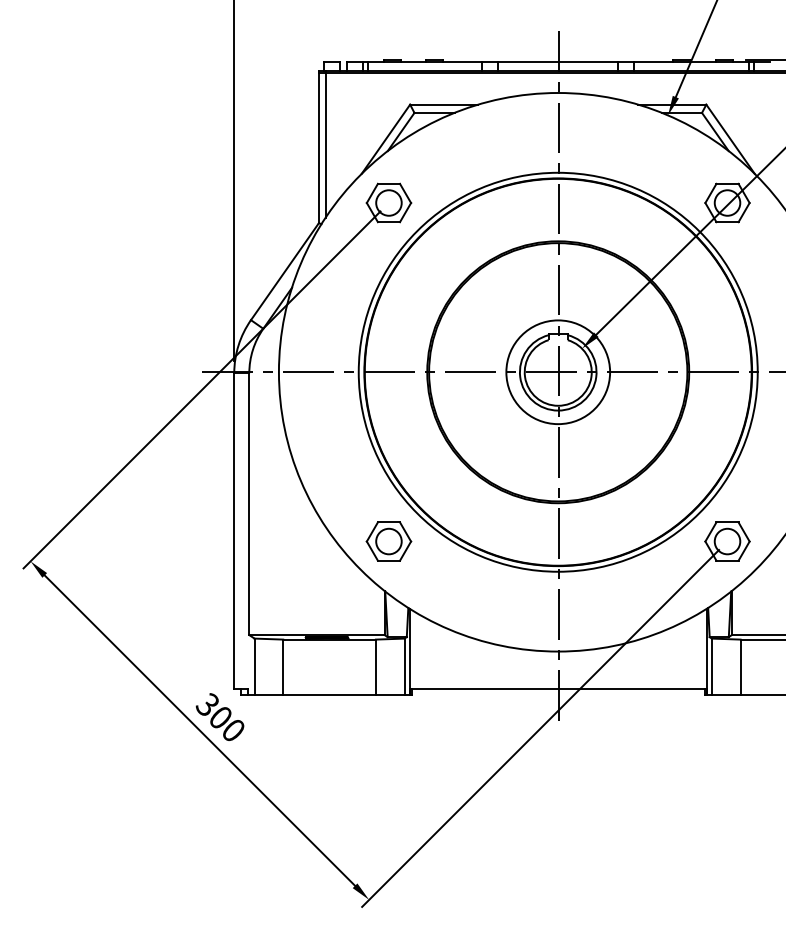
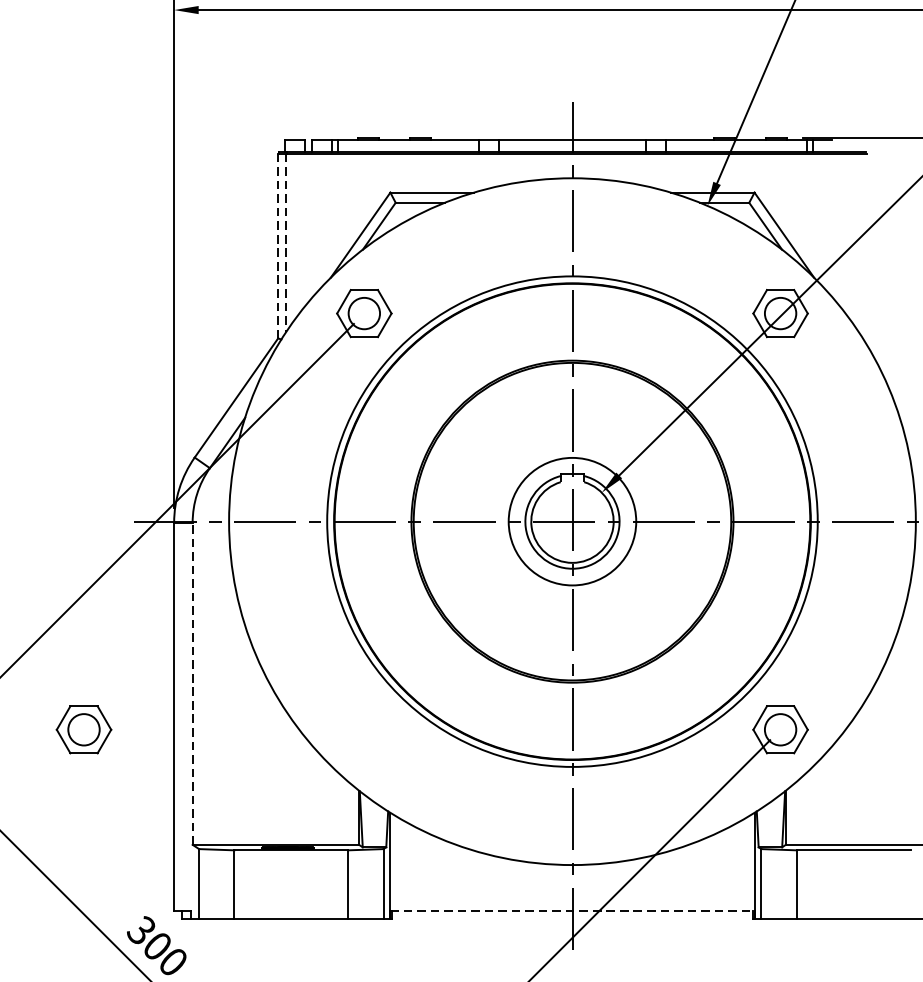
line: (325, 145) -> (286, 242), solid -> dashed
line: (318, 148) -> (277, 246), solid -> dashed
line: (249, 504) -> (192, 684), solid -> dashed
part: (388, 541) -> (83, 729), moved
line: (558, 689) -> (572, 911), solid -> dashed

